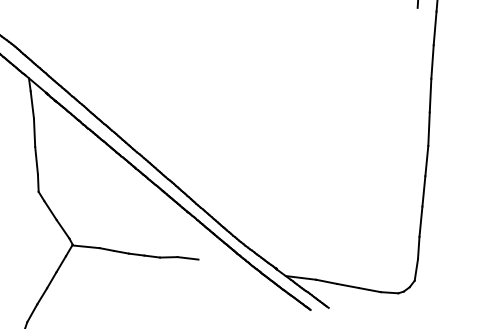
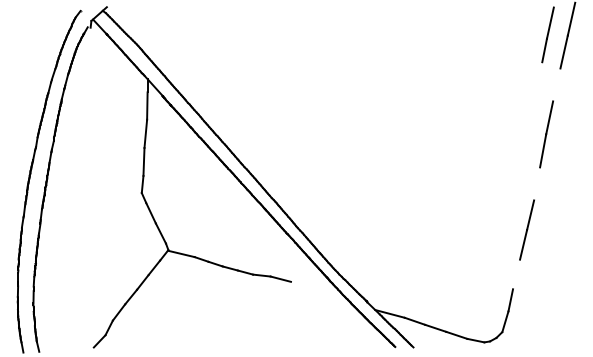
line: (434, 28) -> (556, 84), removed
line: (429, 128) -> (537, 183), removed
line: (420, 221) -> (516, 274), removed

